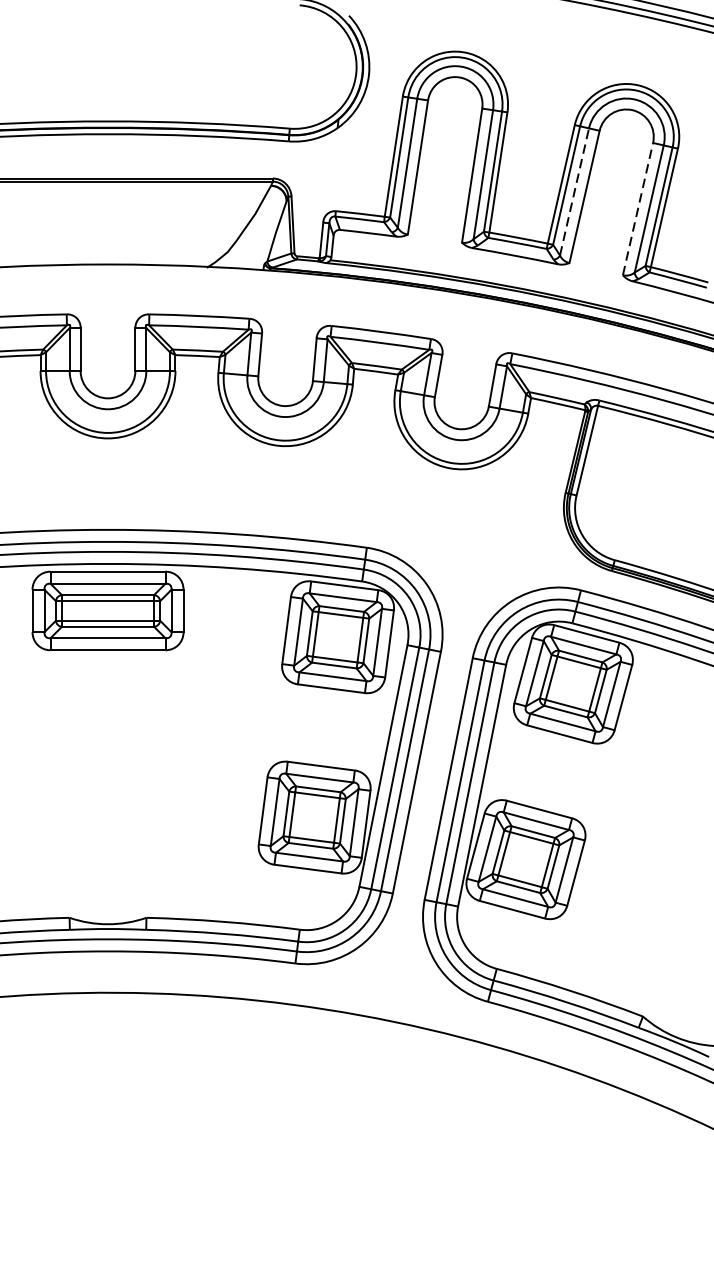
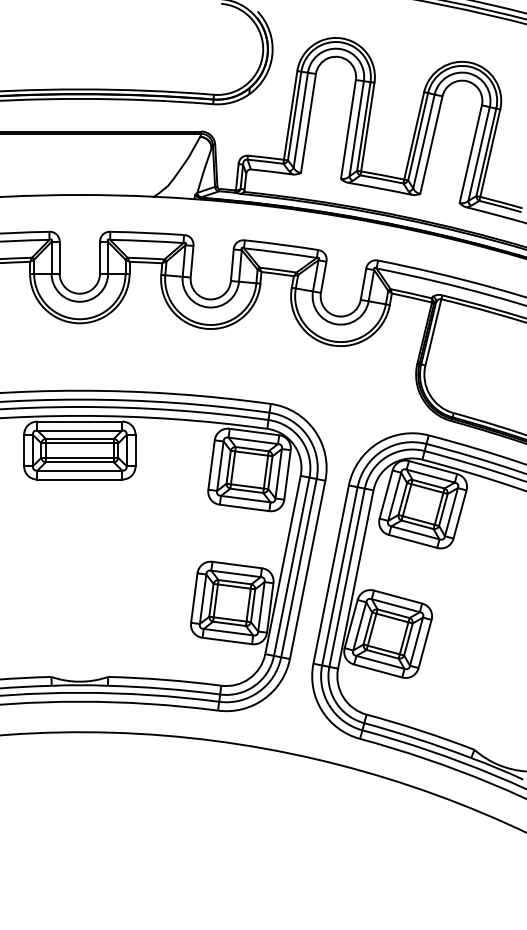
line: (575, 190) -> (424, 140), dashed -> solid
line: (637, 208) -> (470, 153), dashed -> solid

